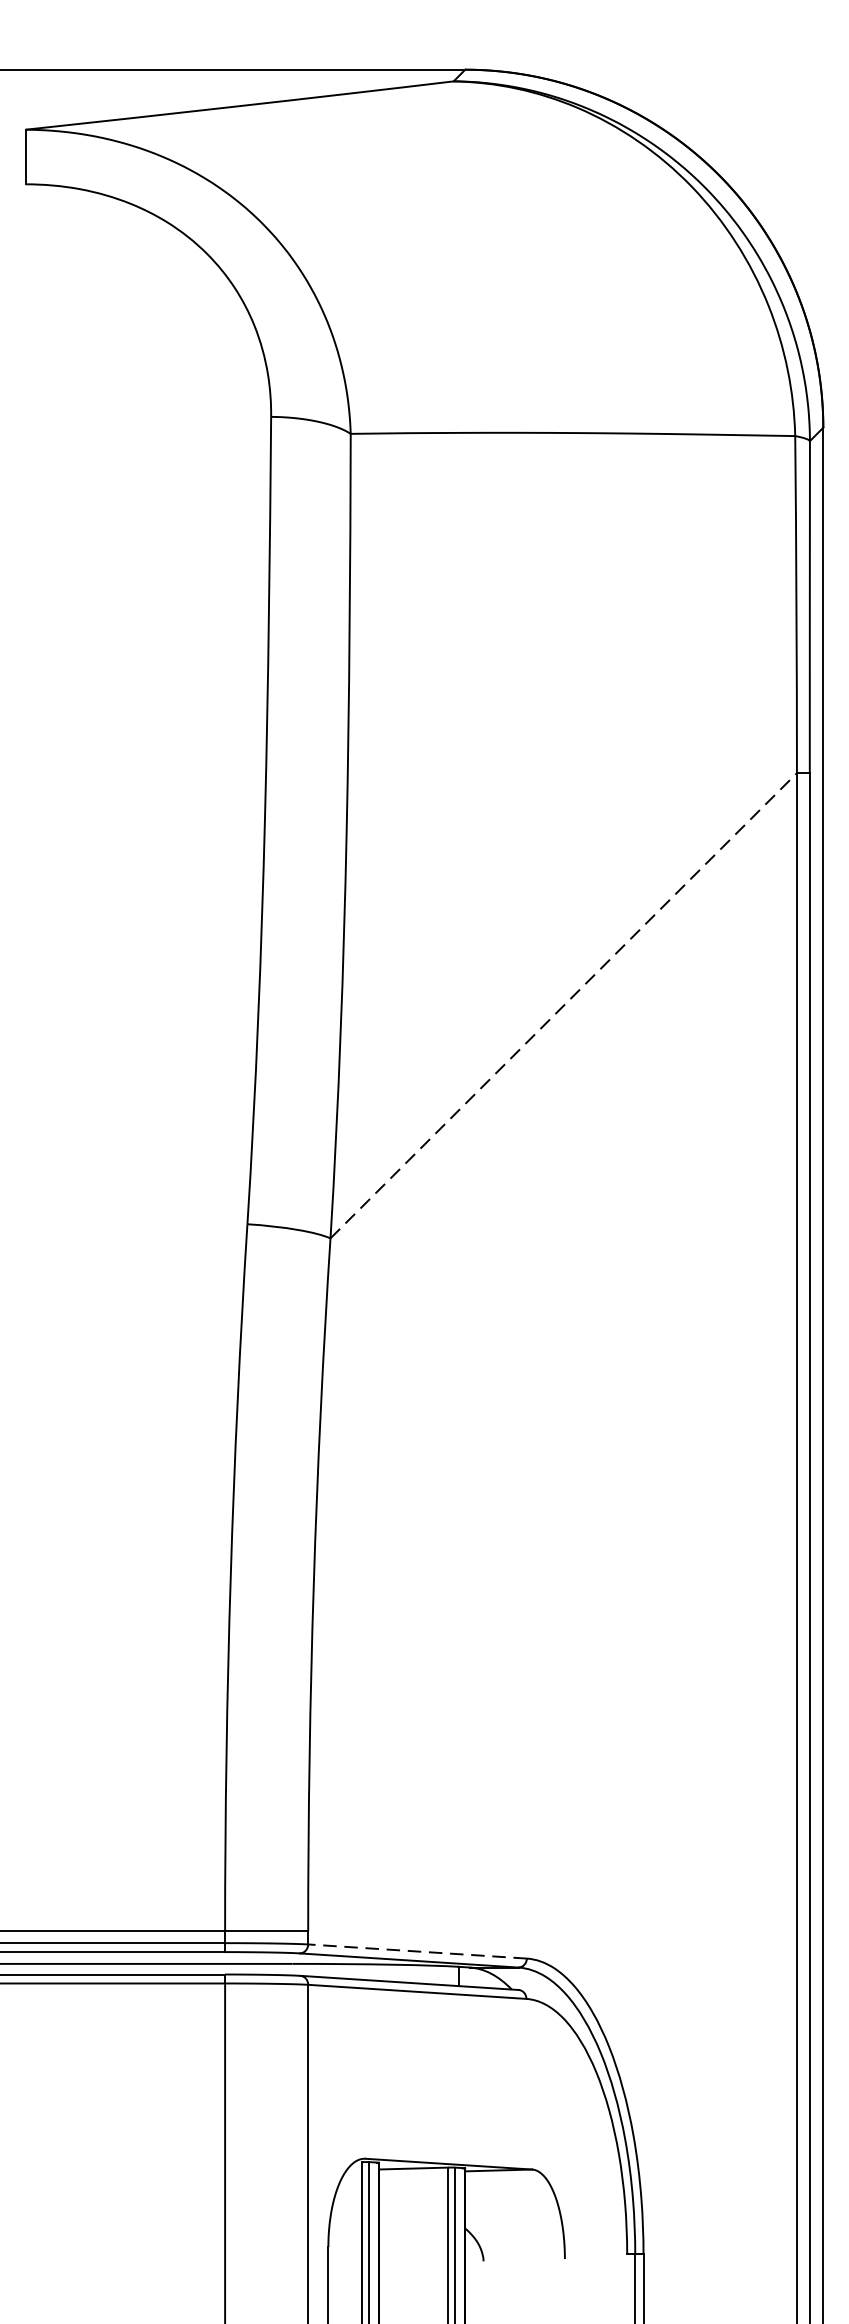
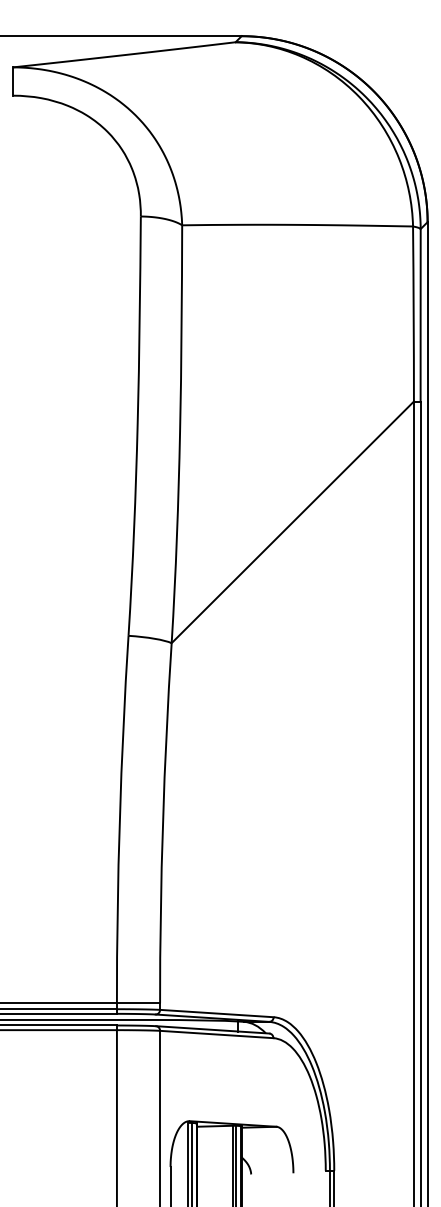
line: (565, 1006) -> (293, 522), dashed -> solid
line: (416, 1951) -> (216, 1013), dashed -> solid

